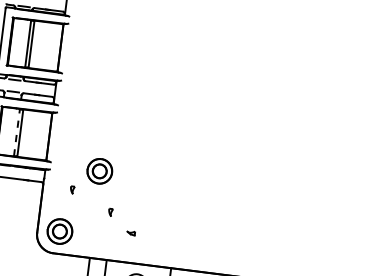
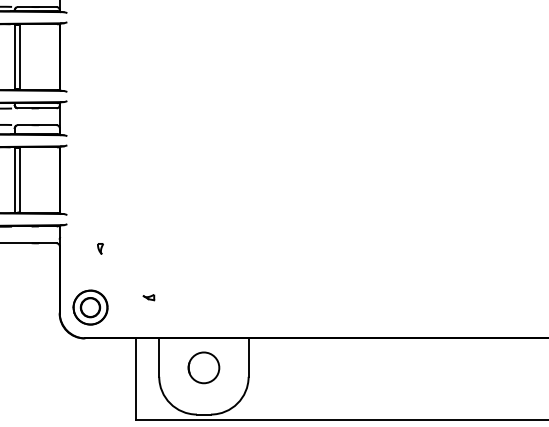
line: (16, 132) -> (14, 180), dashed -> solid
part: (99, 171) -> (134, 218), removed
part: (110, 212) -> (156, 272), removed
part: (130, 233) -> (148, 297), moved

